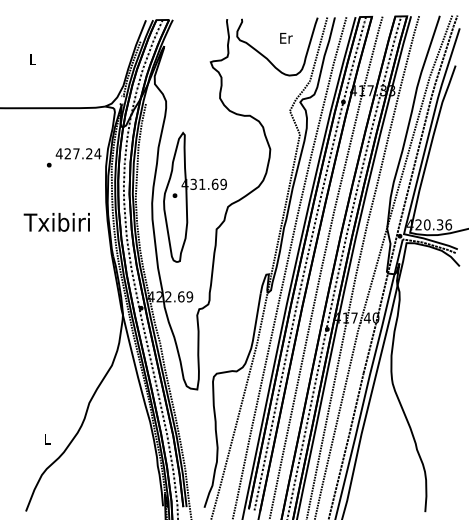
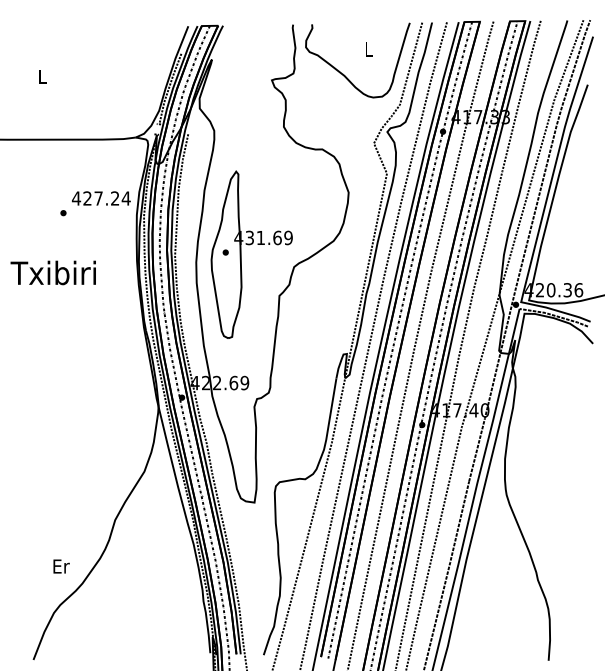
text: (286, 38) -> (369, 49), Er -> L
text: (56, 222) -> (52, 272), moved
text: (47, 439) -> (61, 566), L -> Er

